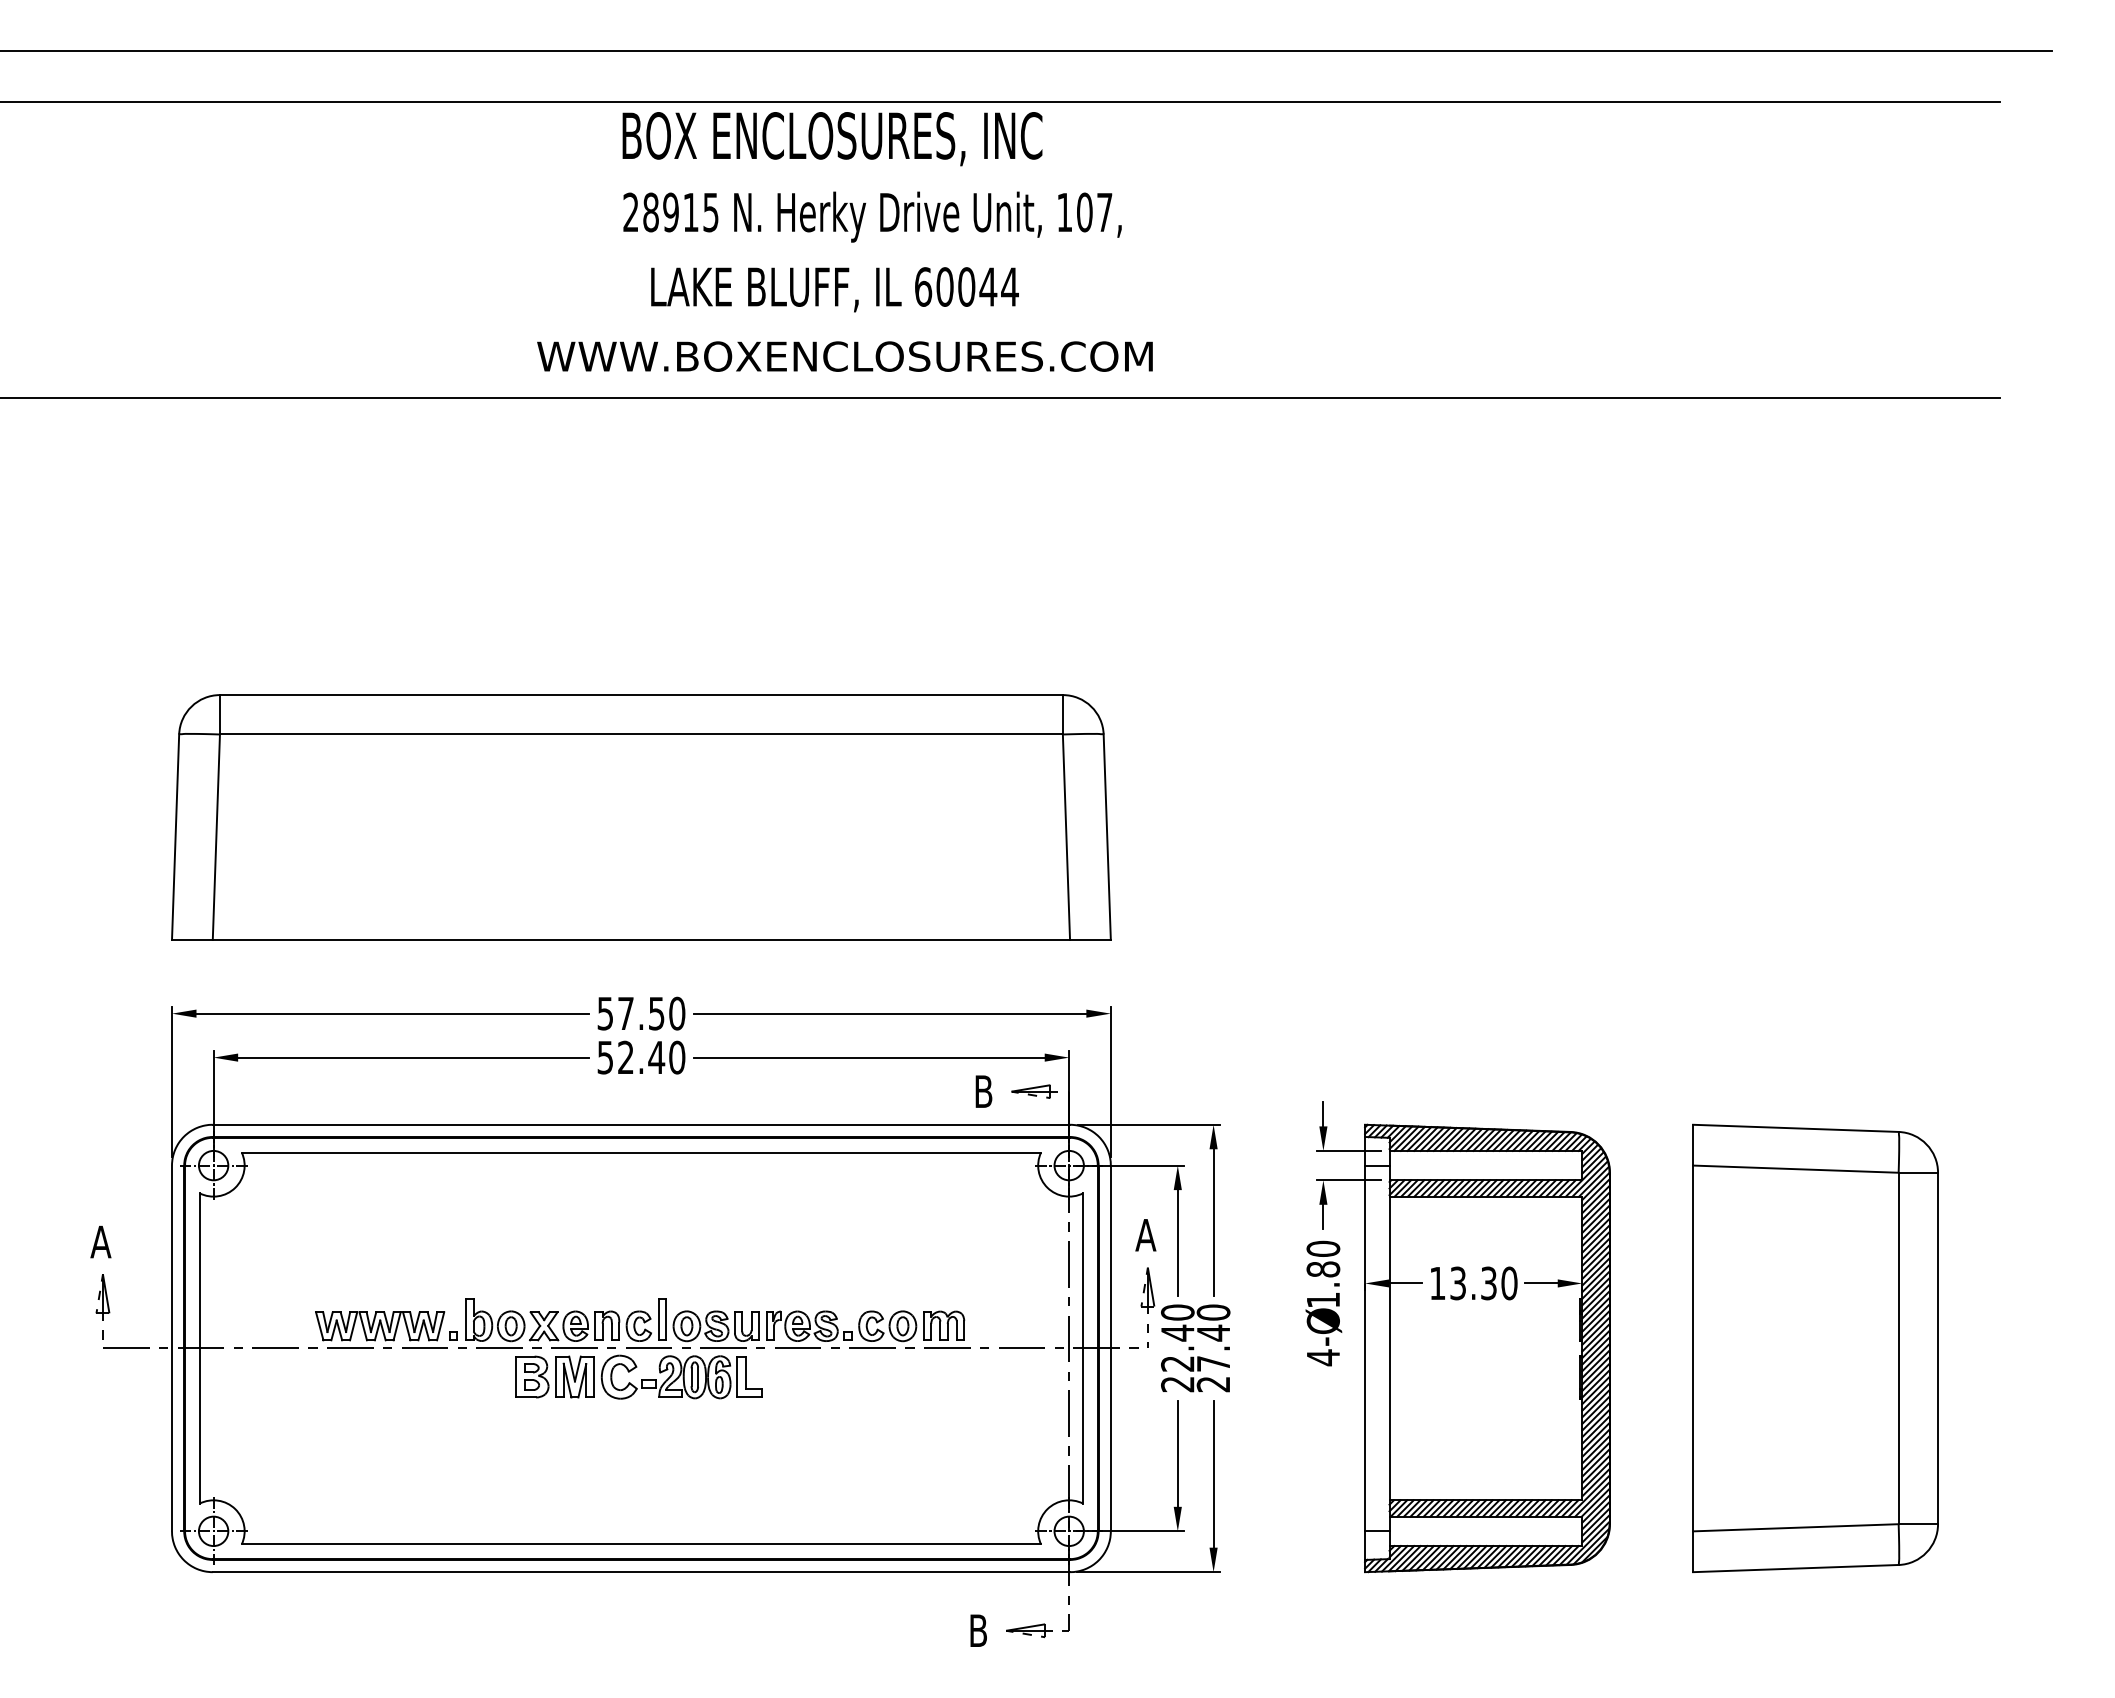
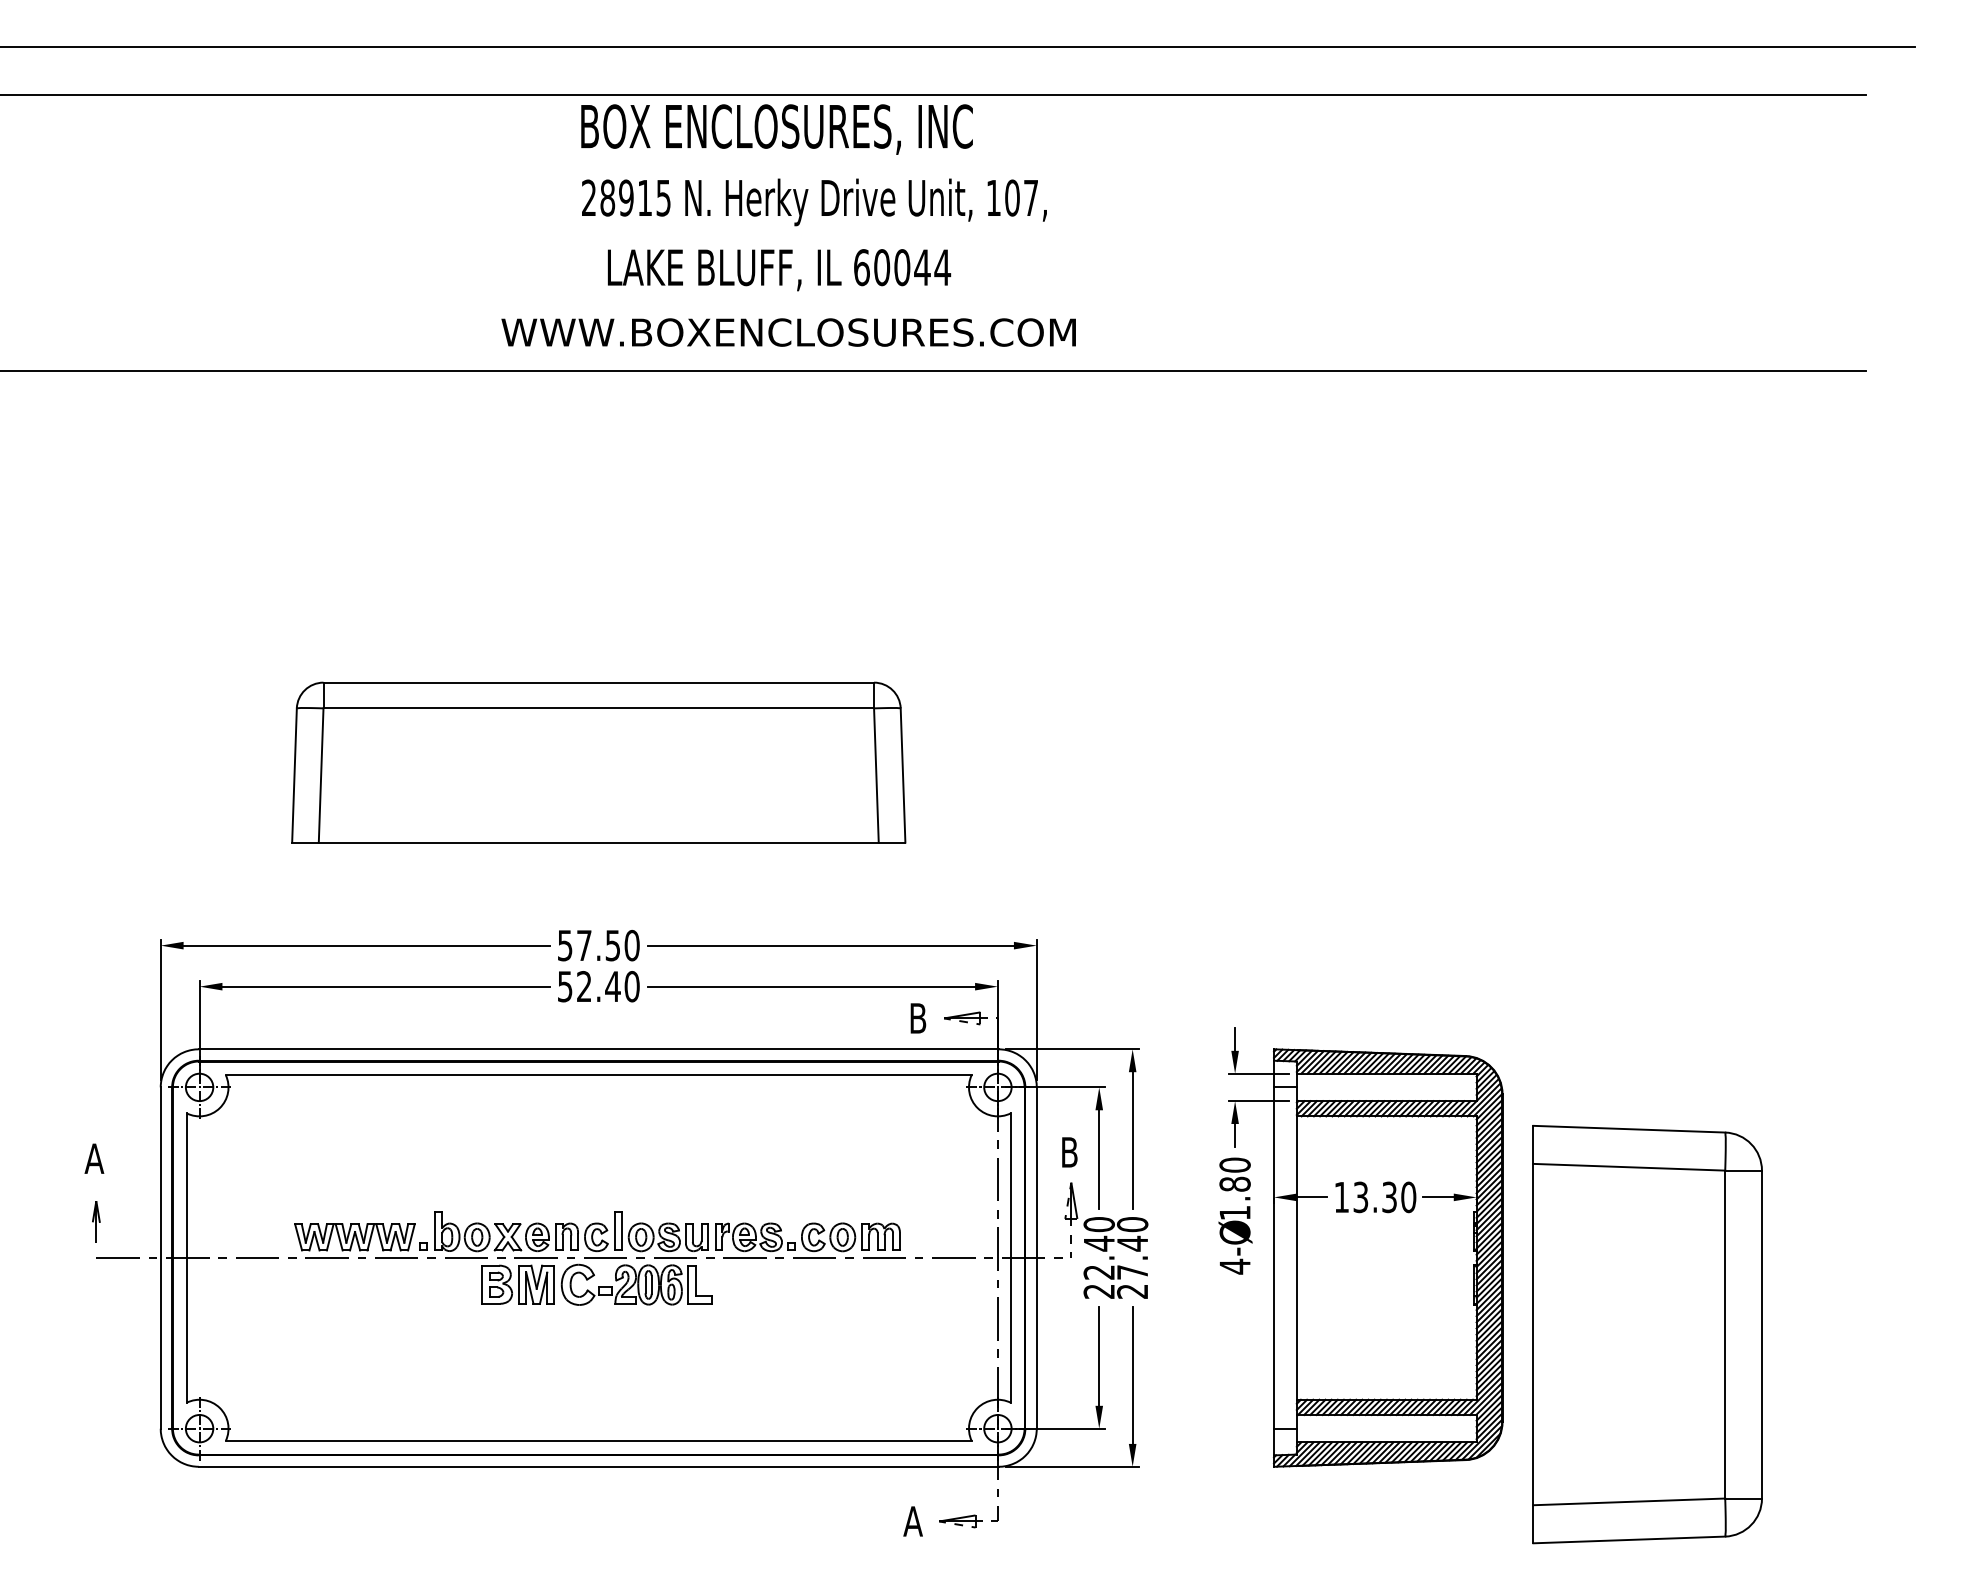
part: (641, 817) -> (598, 762), size x0.7
text: (1145, 1235) -> (1069, 1152), A -> B
part: (102, 1306) -> (95, 1218), size x0.6
part: (1815, 1347) -> (1647, 1333), moved
text: (977, 1630) -> (912, 1521), B -> A

